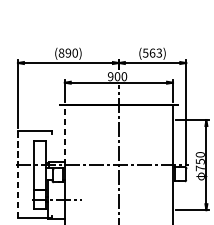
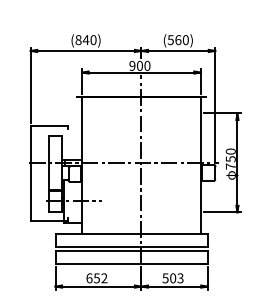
text: (159, 52) -> (185, 39), (563) -> (560)
text: (67, 53) -> (85, 40), (890) -> (840)
line: (65, 134) -> (82, 129), dashed -> solid
line: (17, 173) -> (30, 172), dashed -> solid

